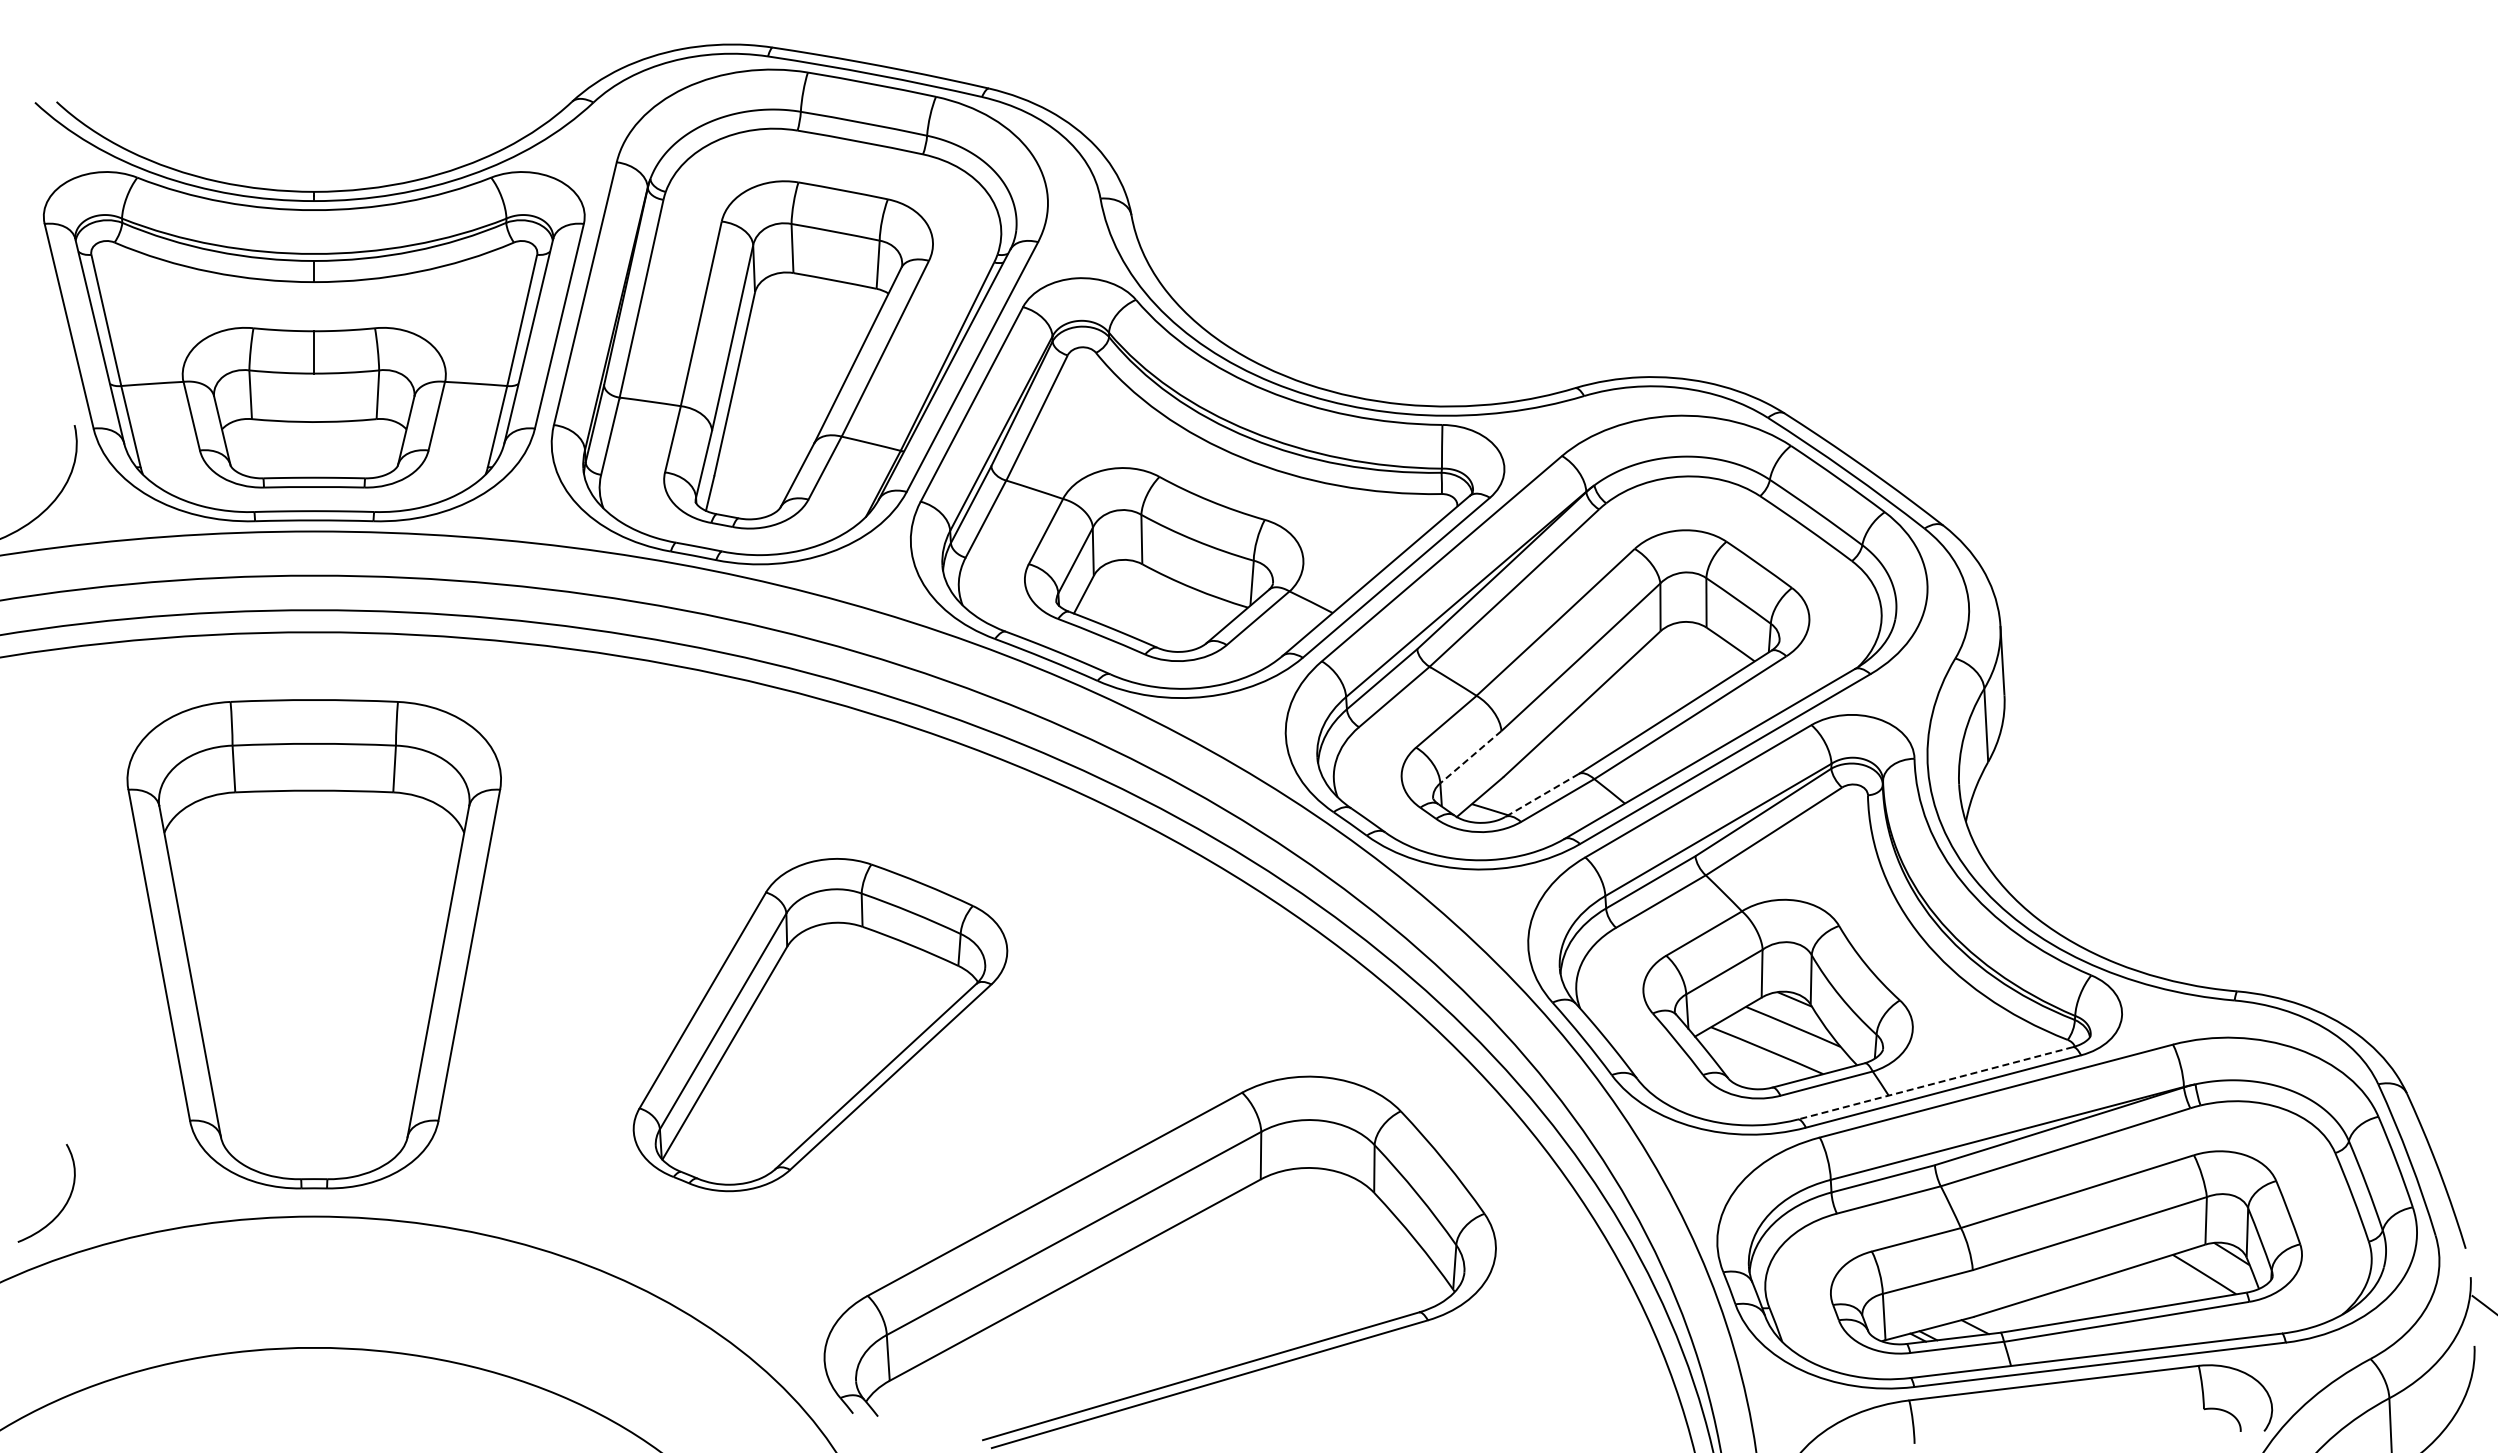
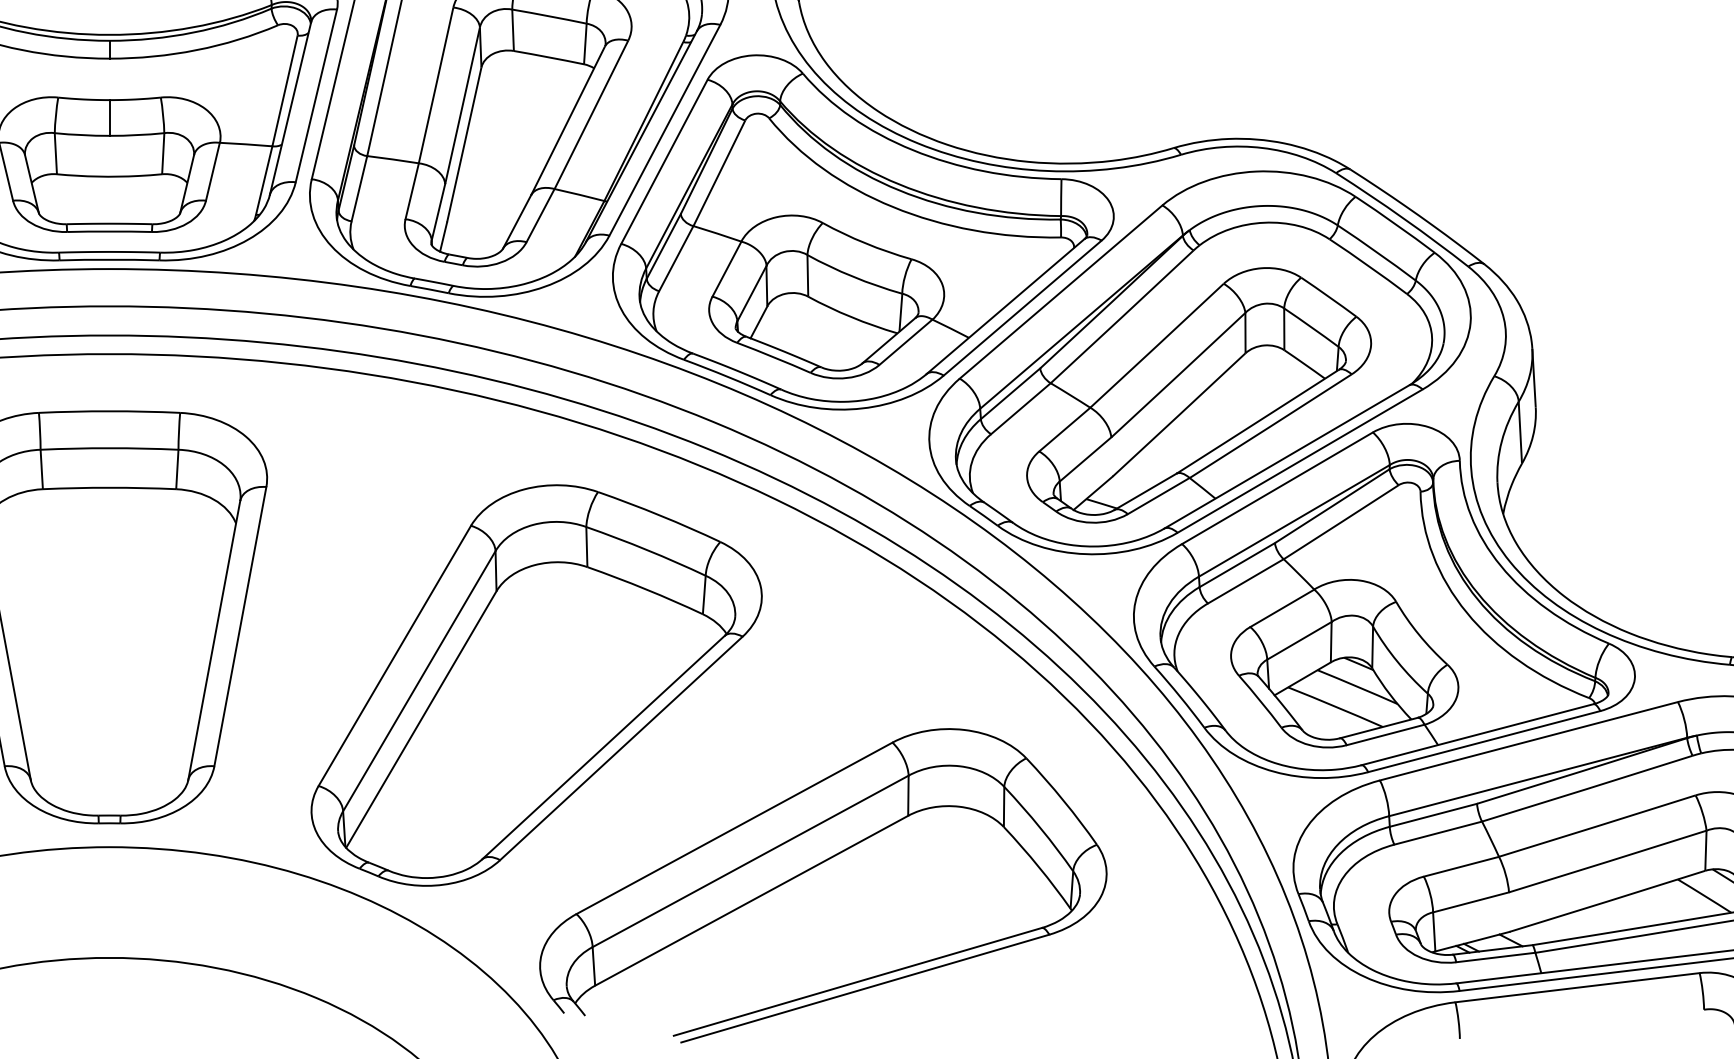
line: (1470, 757) -> (1085, 459), dashed -> solid
line: (1541, 795) -> (1145, 491), dashed -> solid
part: (820, 1024) -> (536, 685), size x1.43
line: (1935, 1083) -> (1477, 734), dashed -> solid

